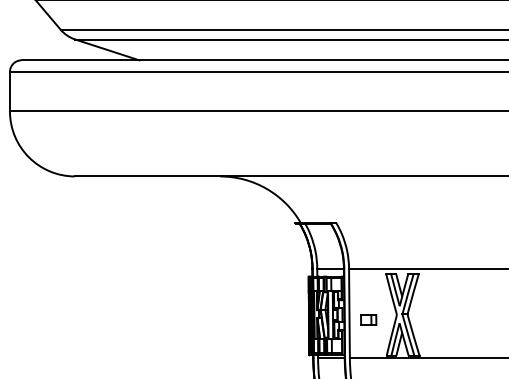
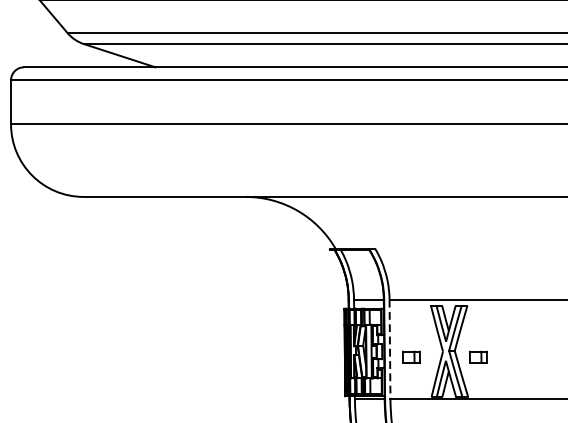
line: (349, 313) -> (390, 349), solid -> dashed
part: (428, 319) -> (478, 356), added

